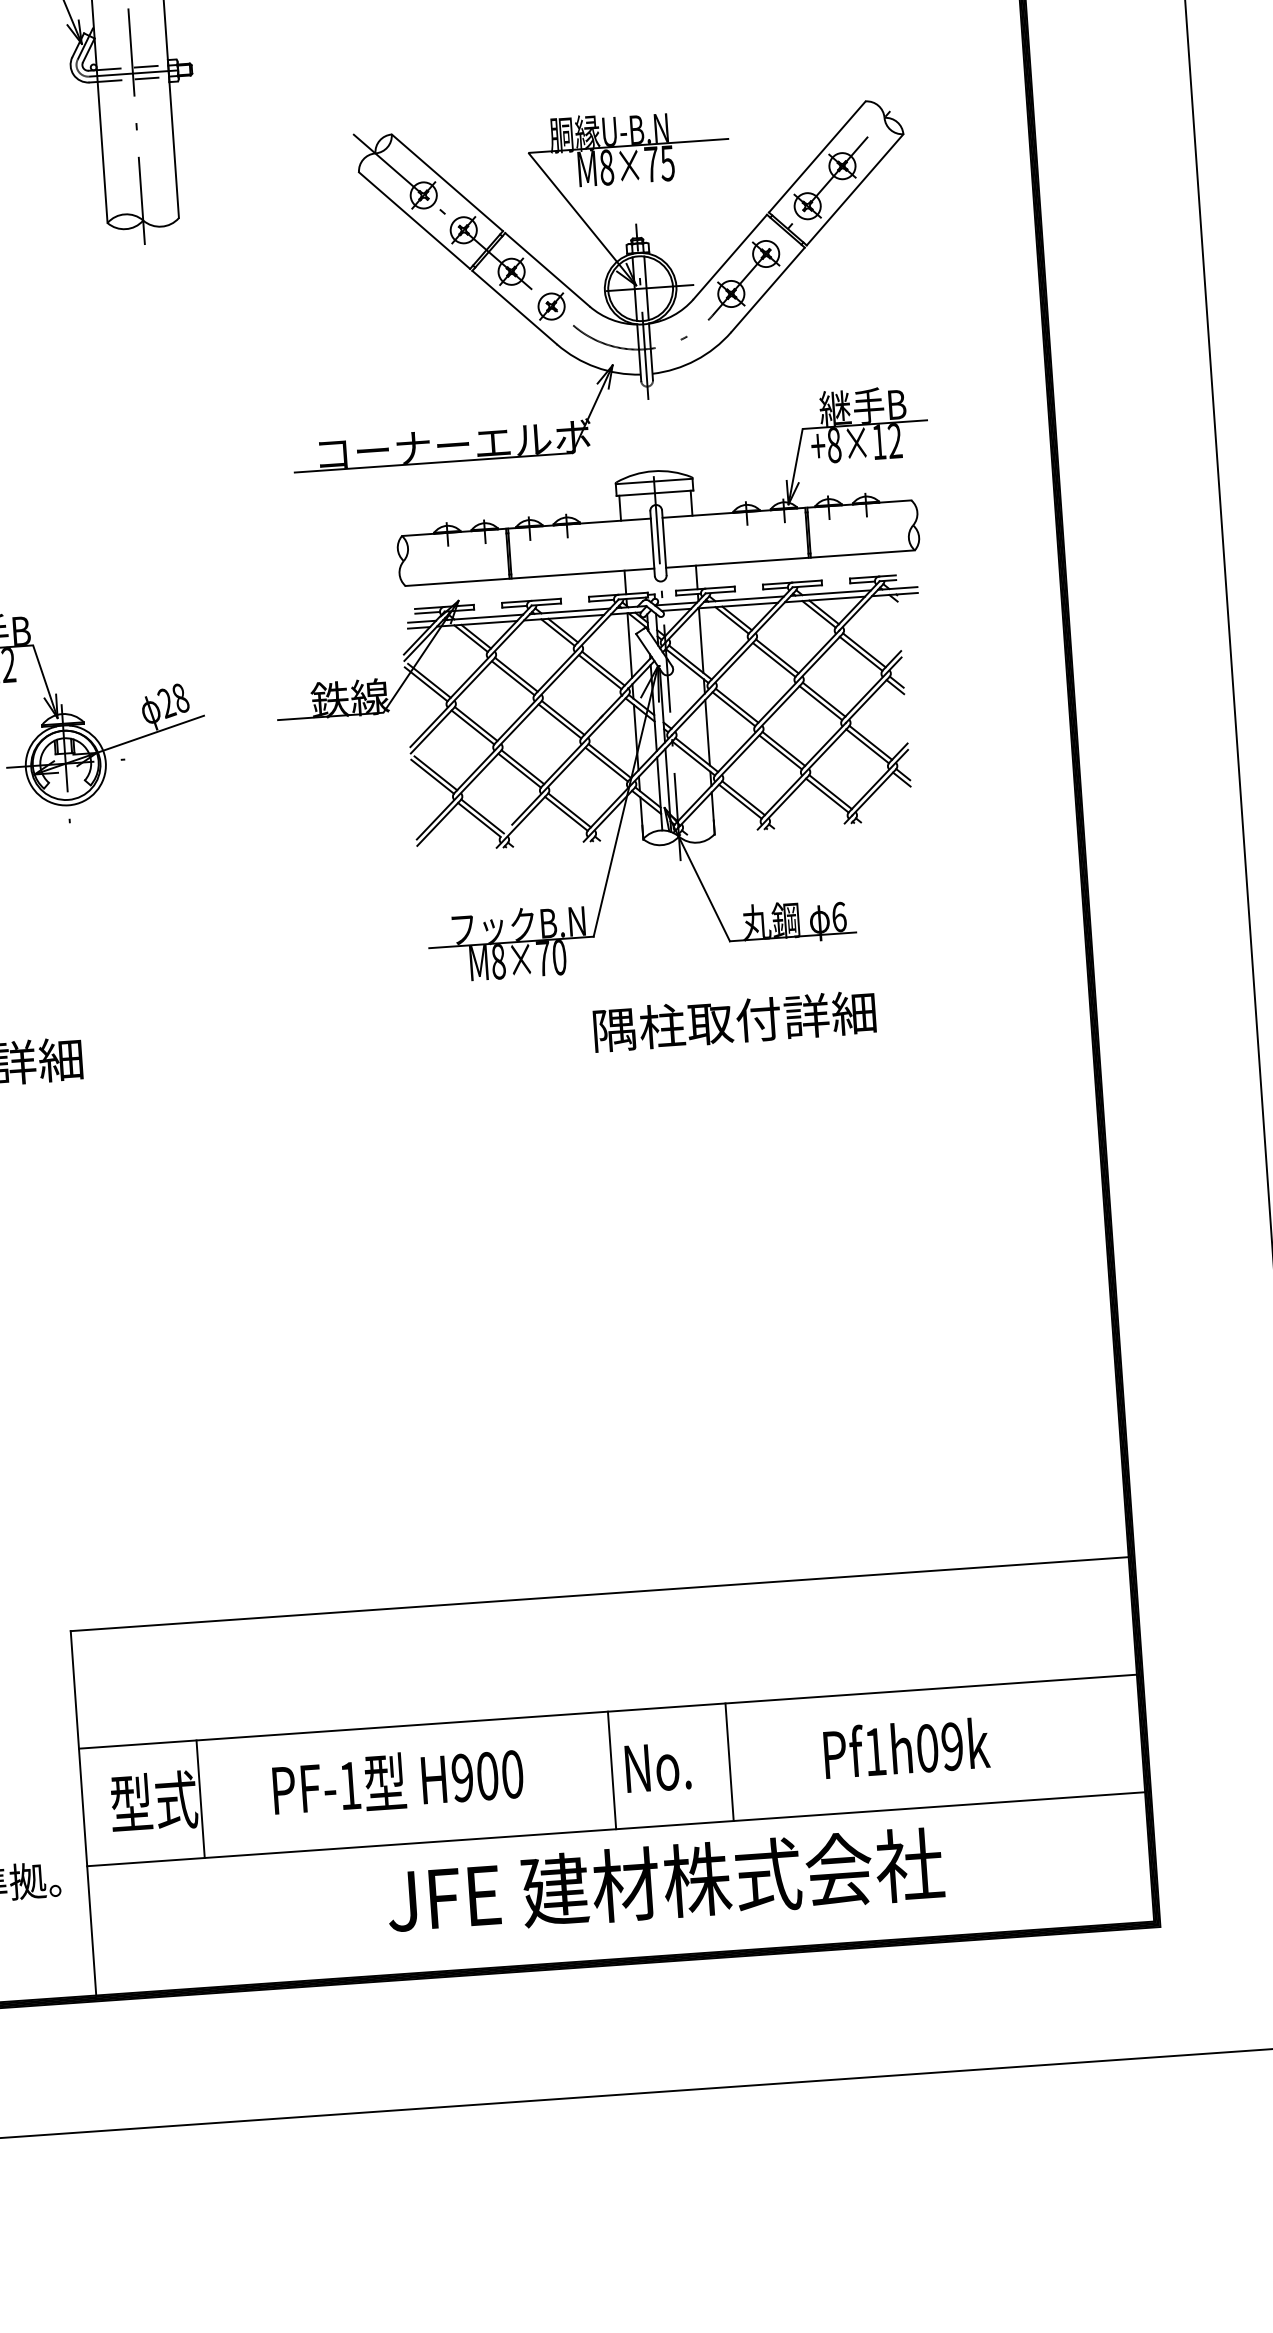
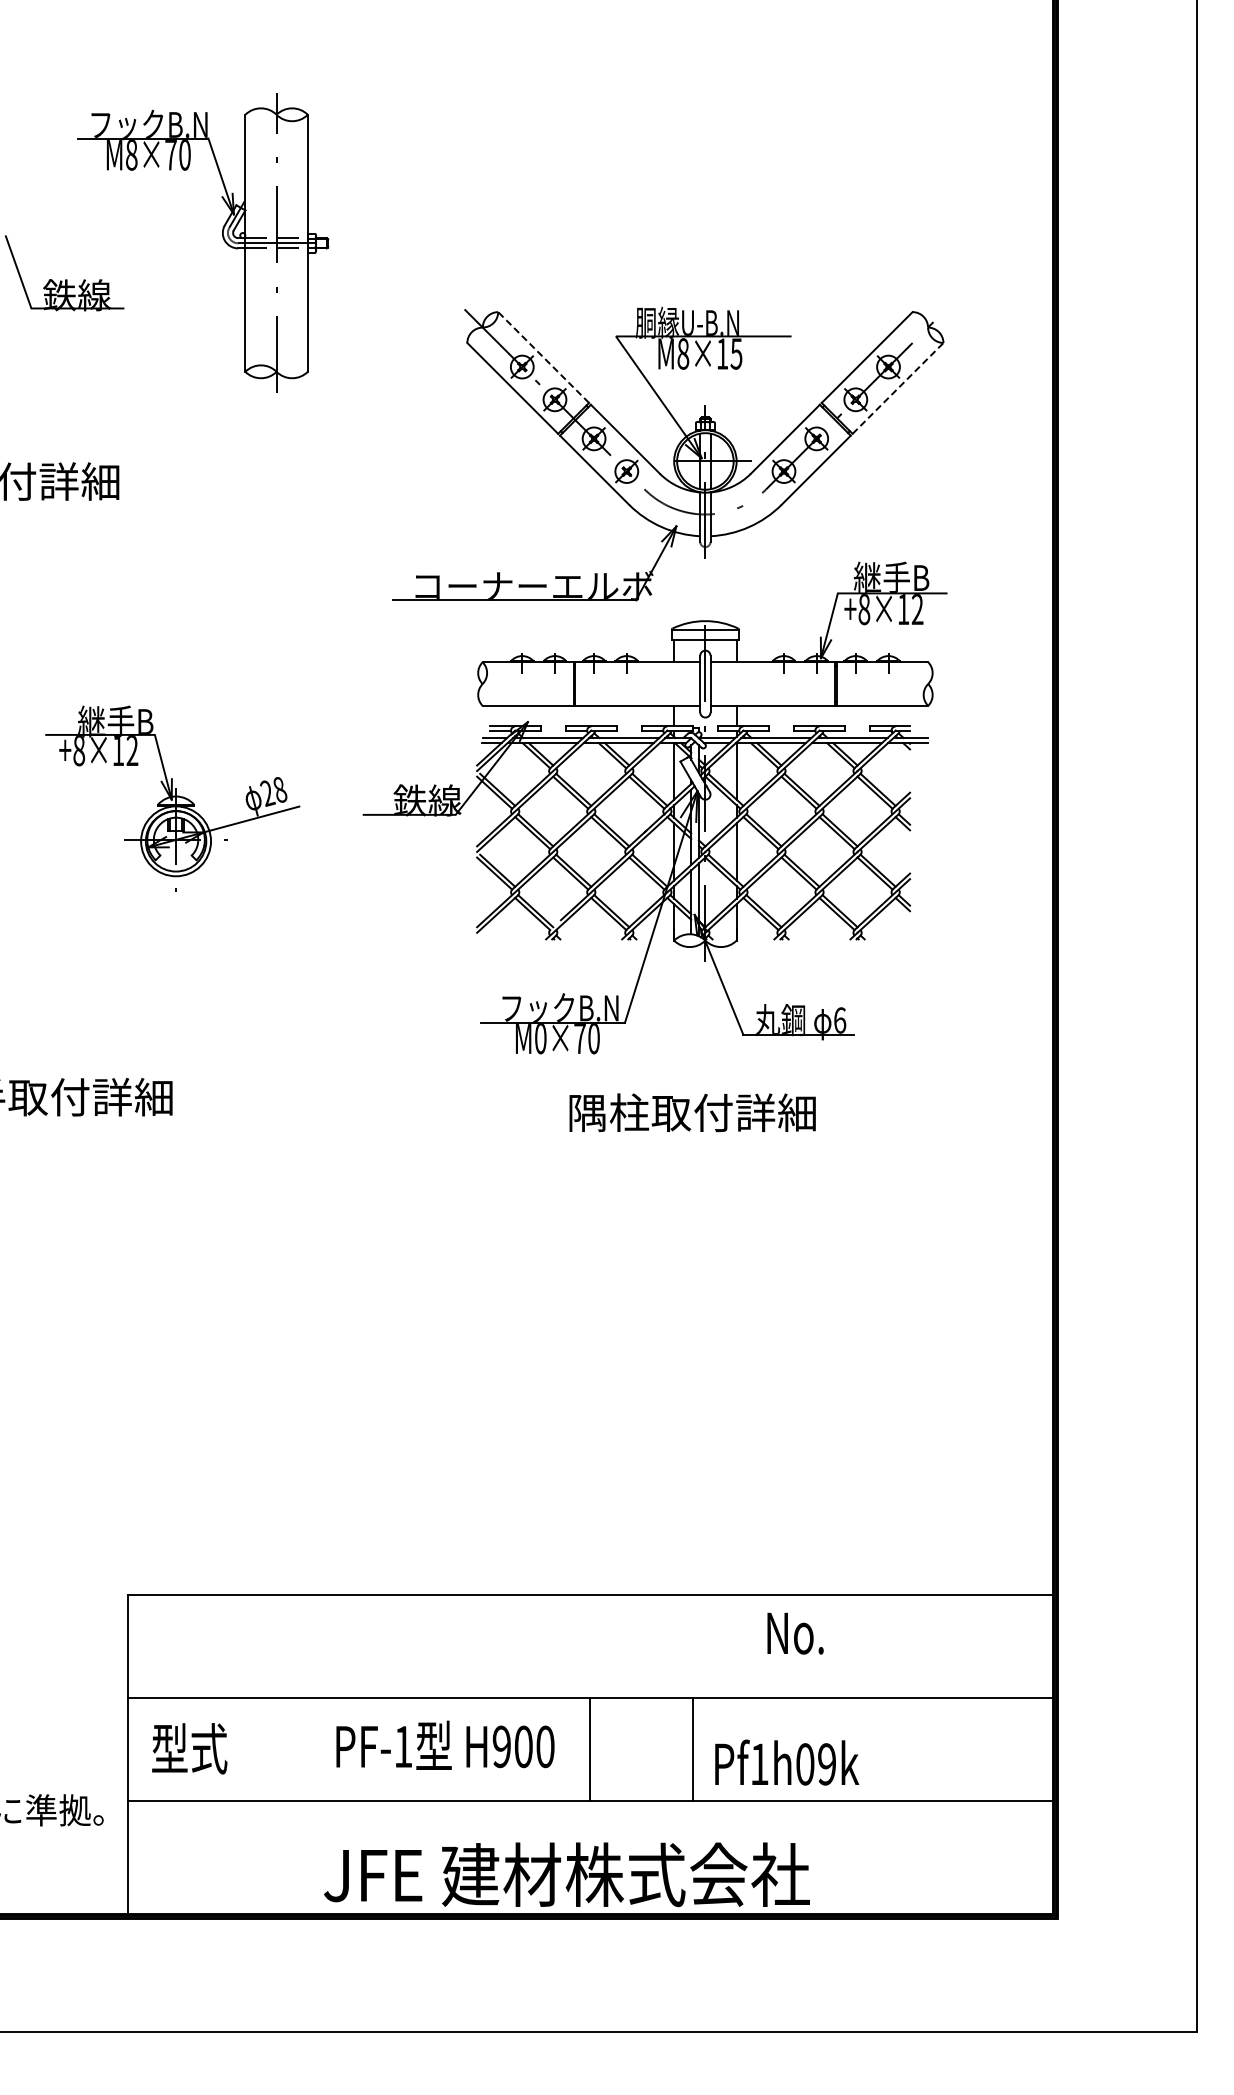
text: (651, 163) -> (722, 353), M8×75 -> M8×15
line: (447, 182) -> (543, 357), solid -> dashed
line: (855, 189) -> (898, 388), solid -> dashed
text: (498, 962) -> (540, 1039), M8×70 -> M0×70
text: (734, 1020) -> (692, 1112), moved
text: (907, 1747) -> (787, 1762), moved
text: (658, 1767) -> (795, 1633), moved
text: (398, 1779) -> (445, 1744), moved
line: (200, 1799) -> (230, 1749), removed
text: (664, 1881) -> (566, 1874), moved

